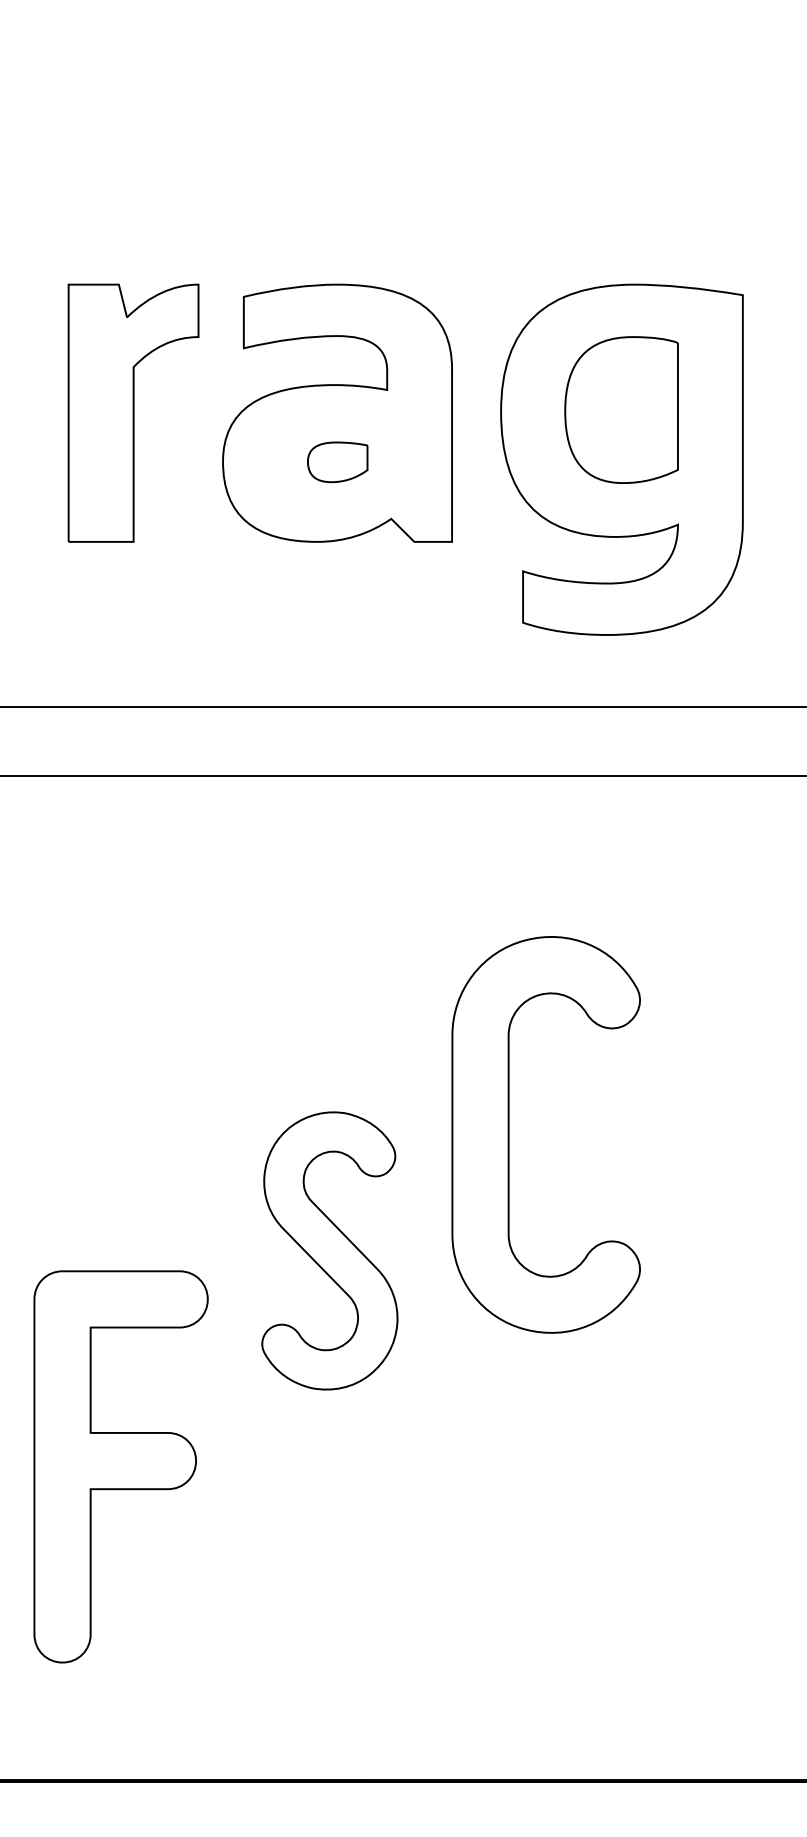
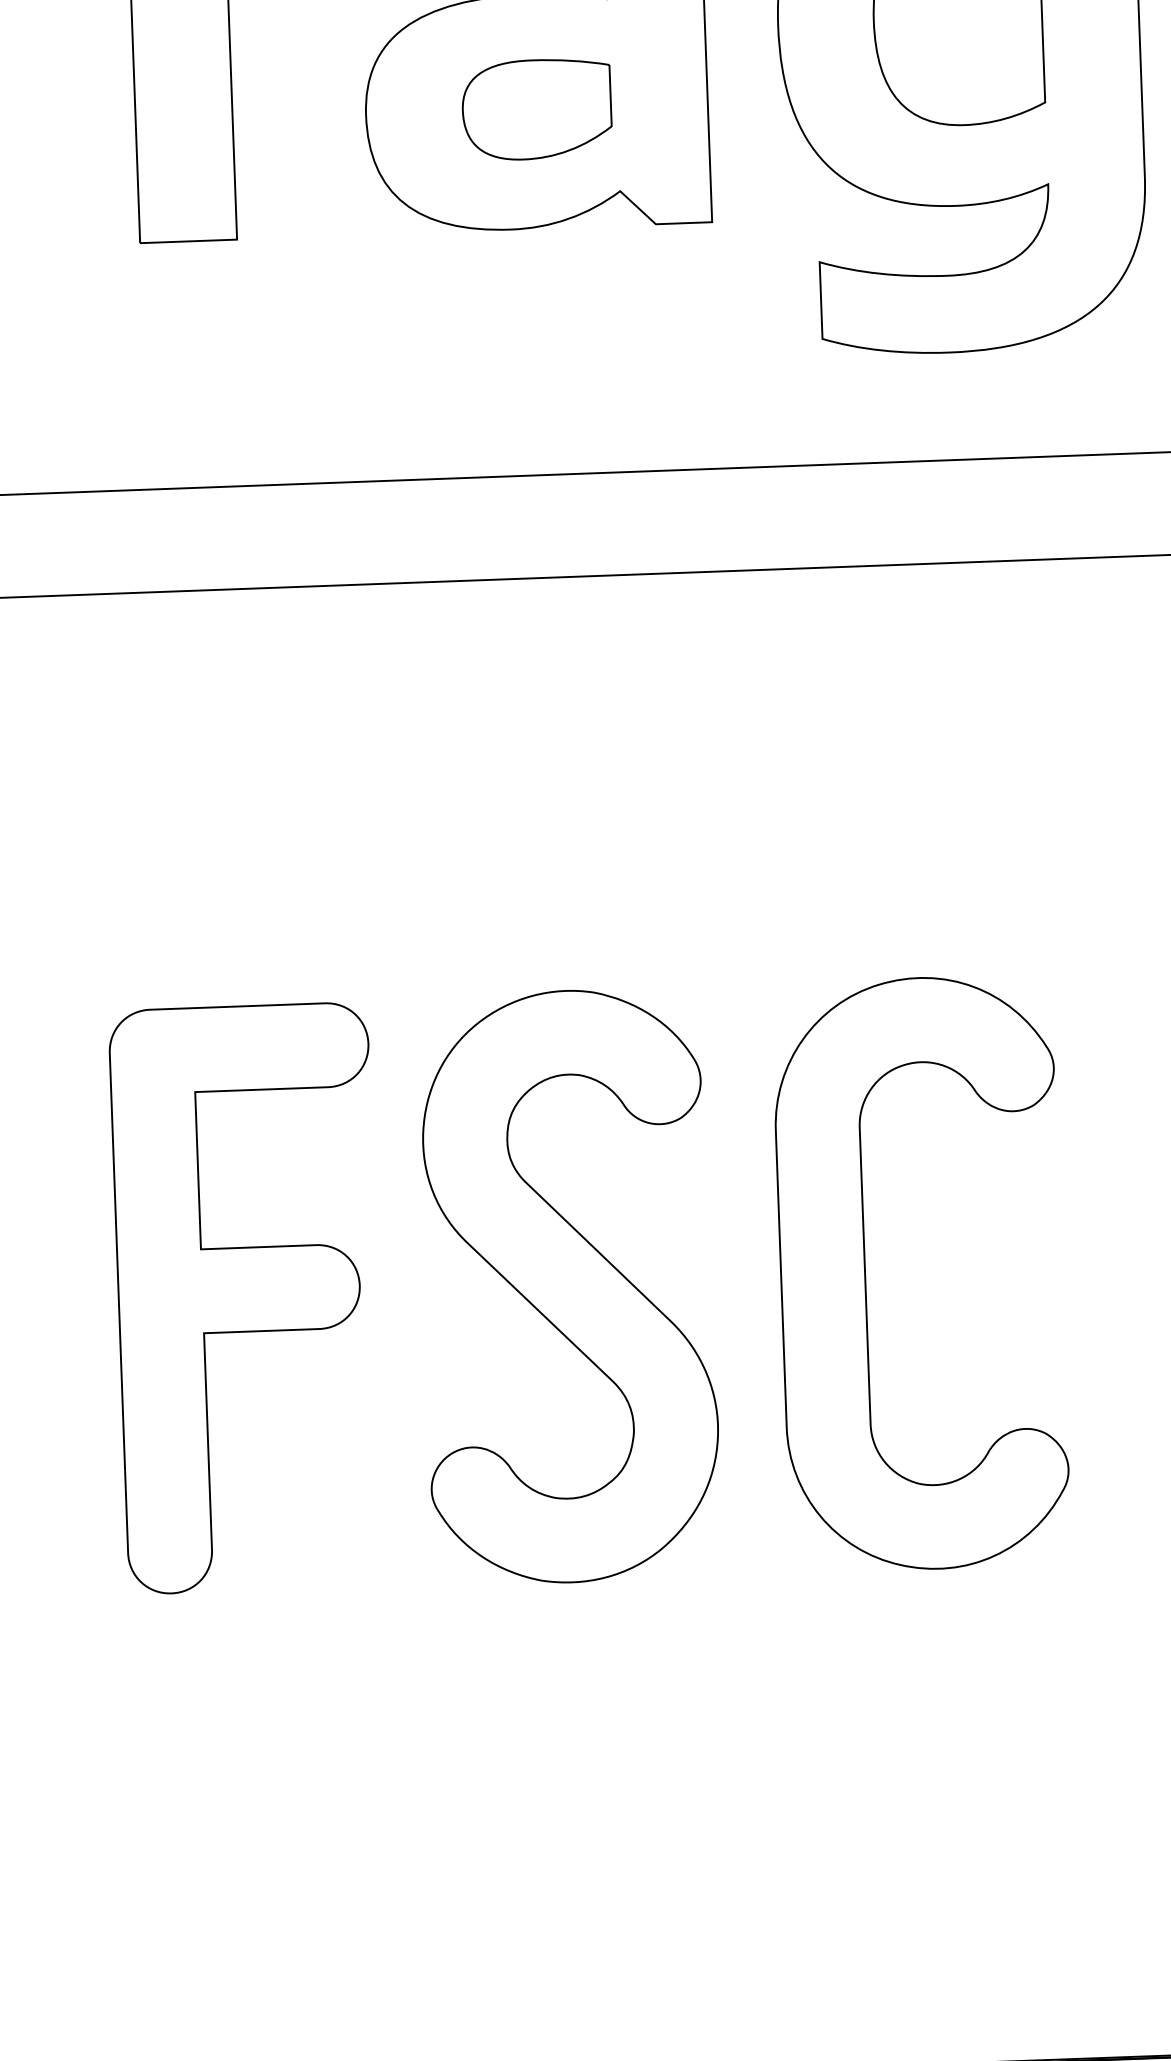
part: (337, 462) -> (536, 110), size x1.67
part: (509, 1134) -> (866, 1275), moved
part: (329, 1250) -> (568, 1285), size x1.43
part: (120, 1466) -> (247, 1297), moved

